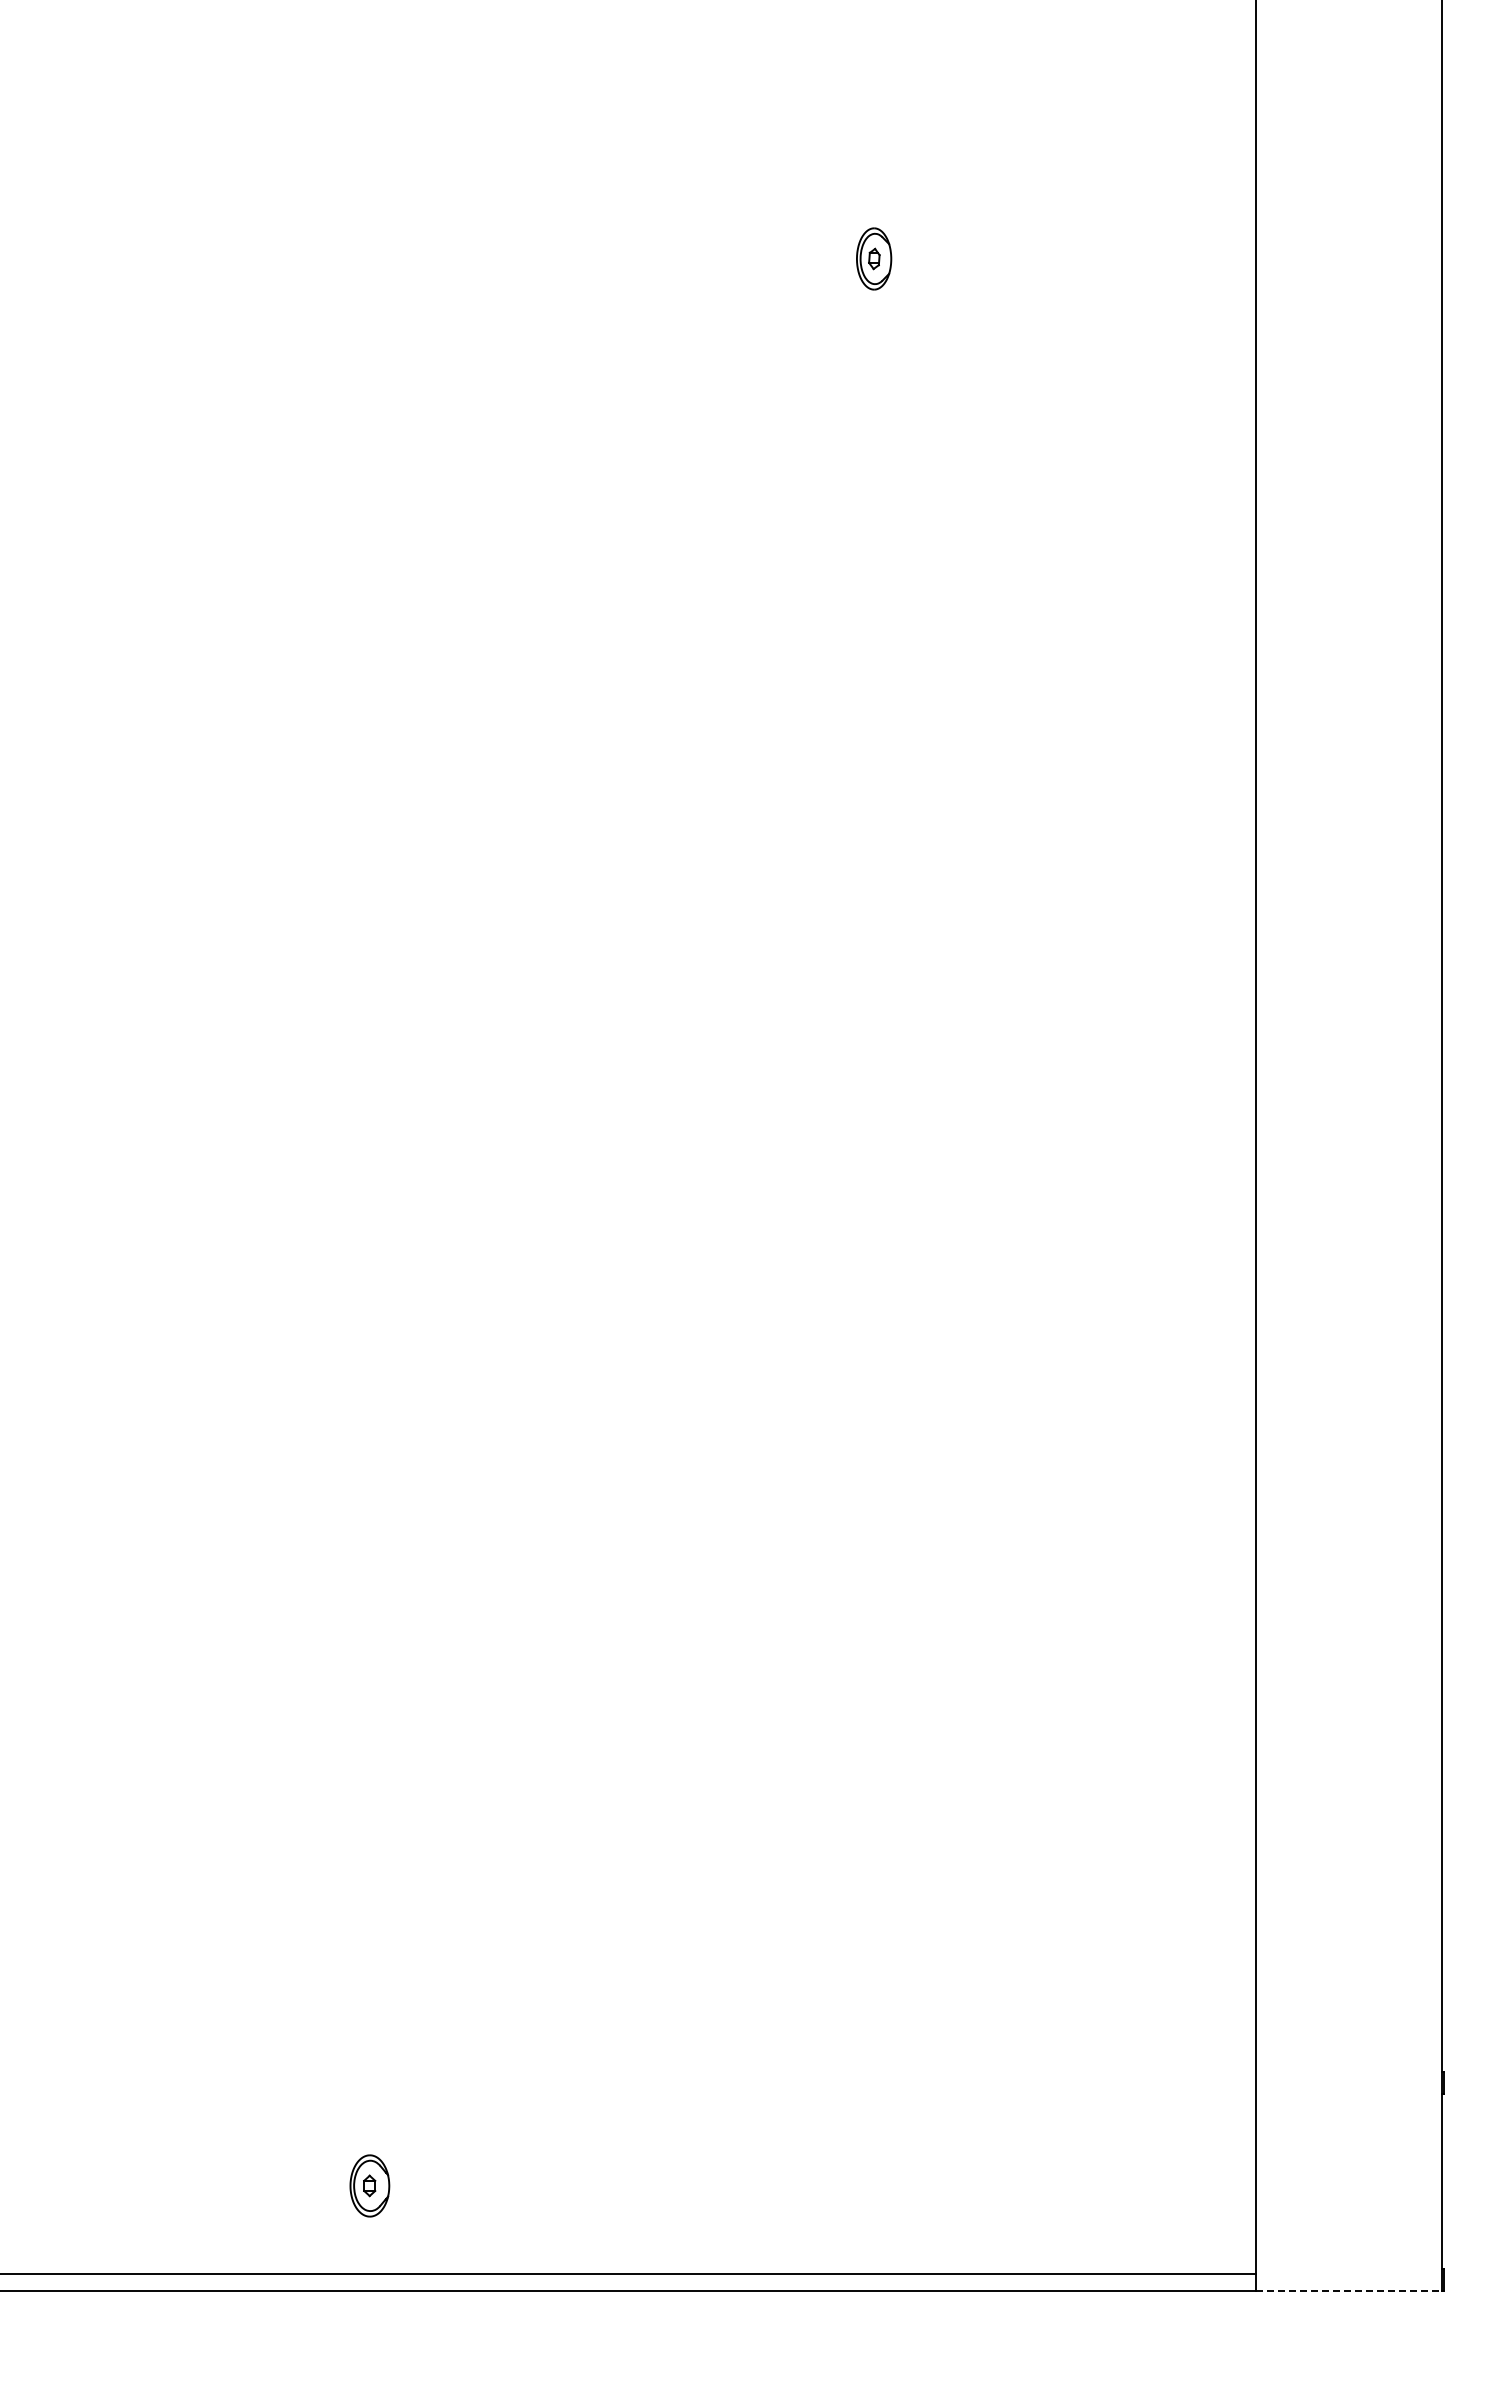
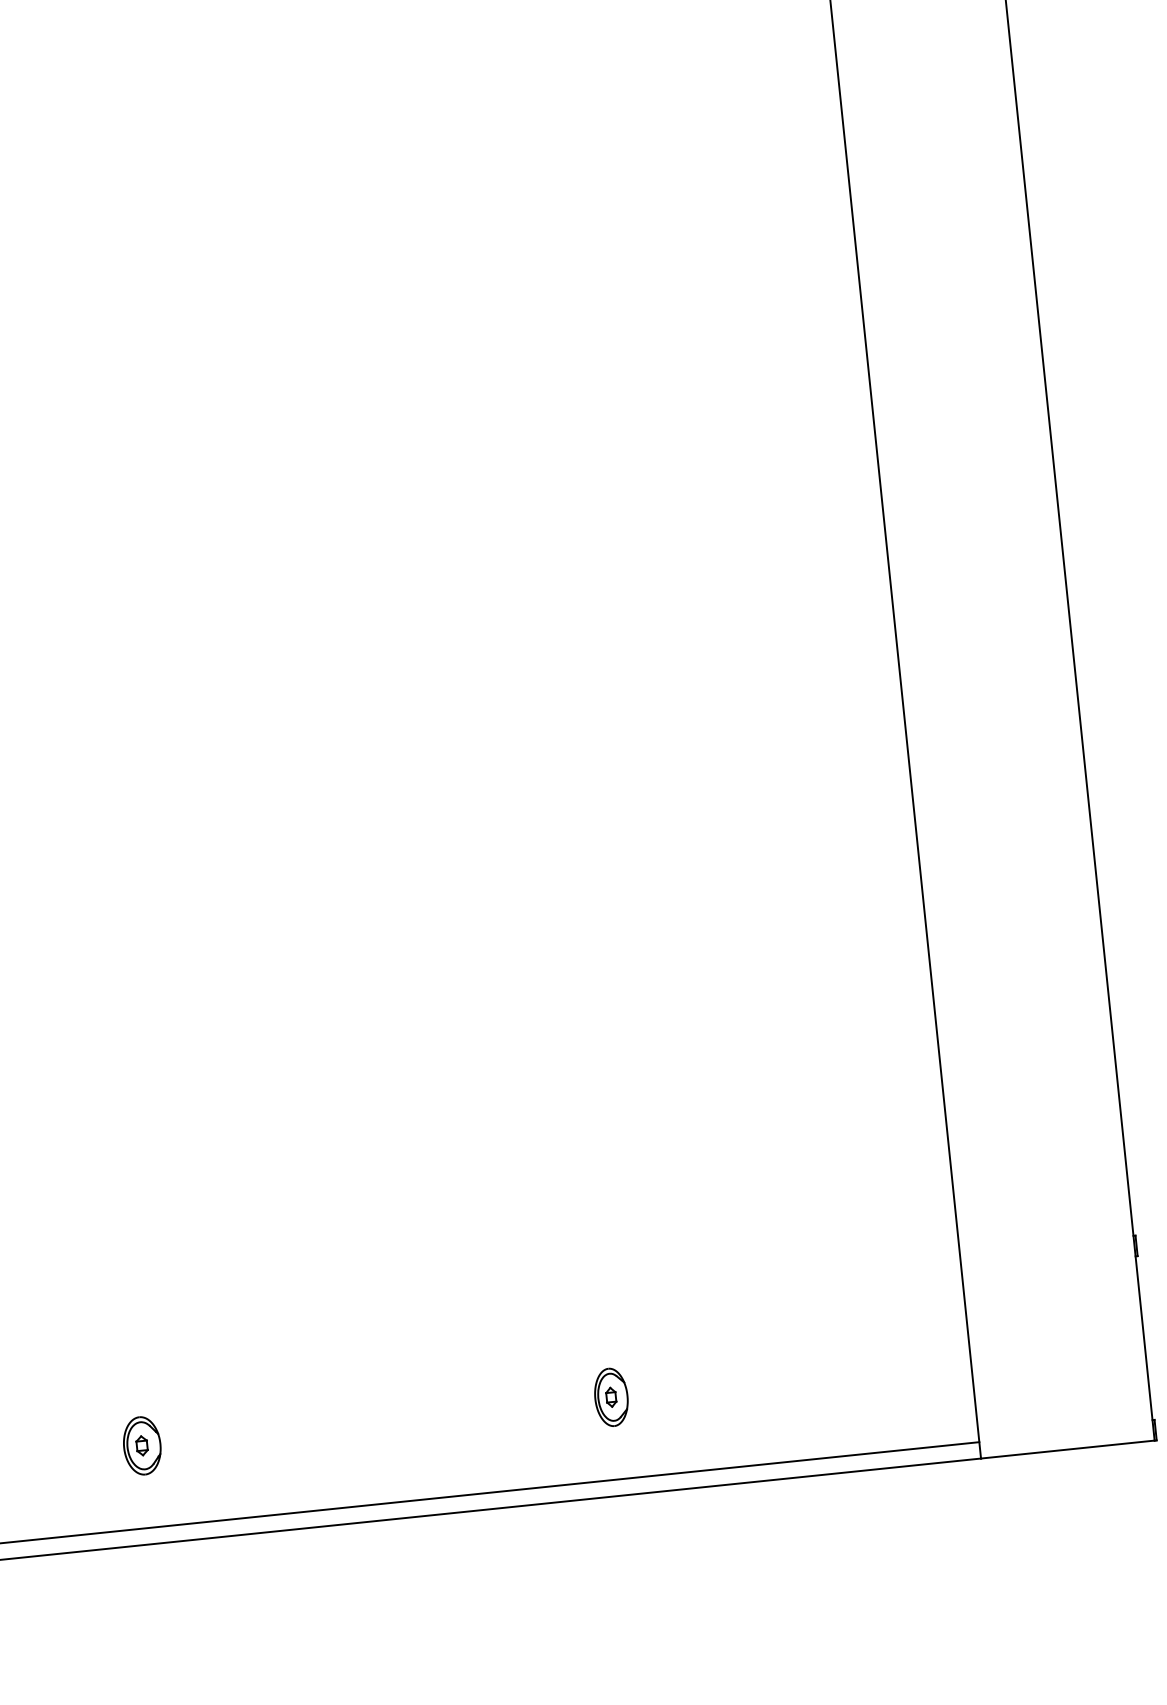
part: (871, 2185) -> (611, 1396), added
line: (1348, 2291) -> (1067, 1450), dashed -> solid

